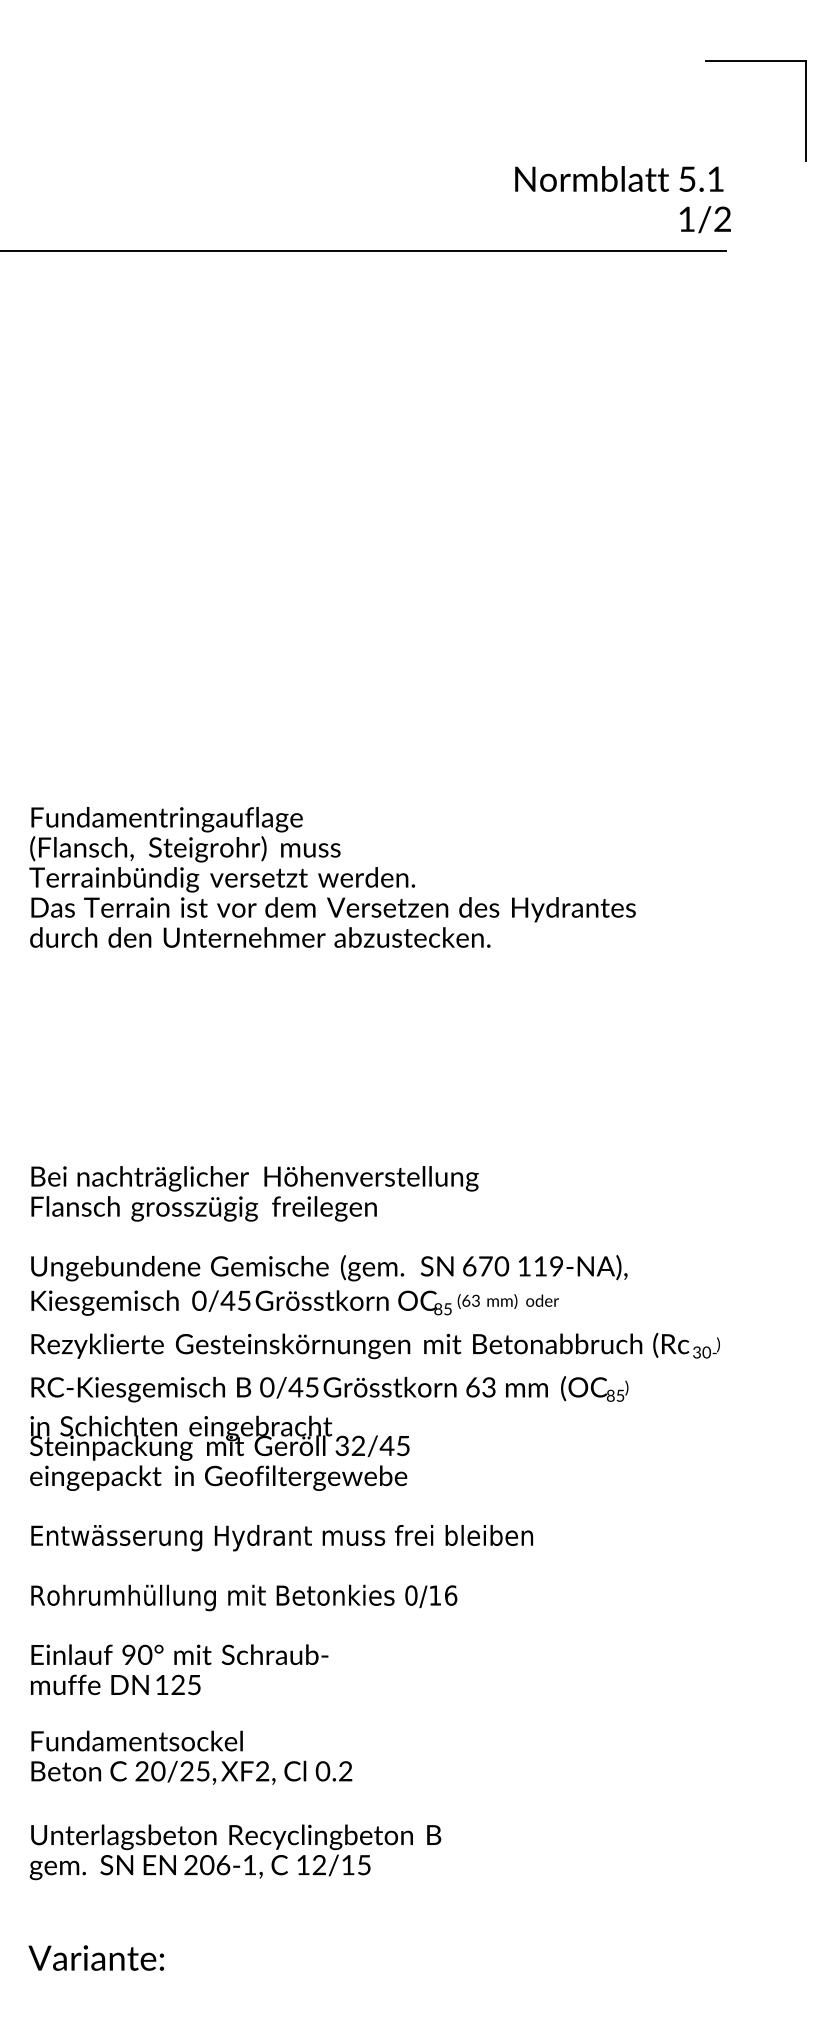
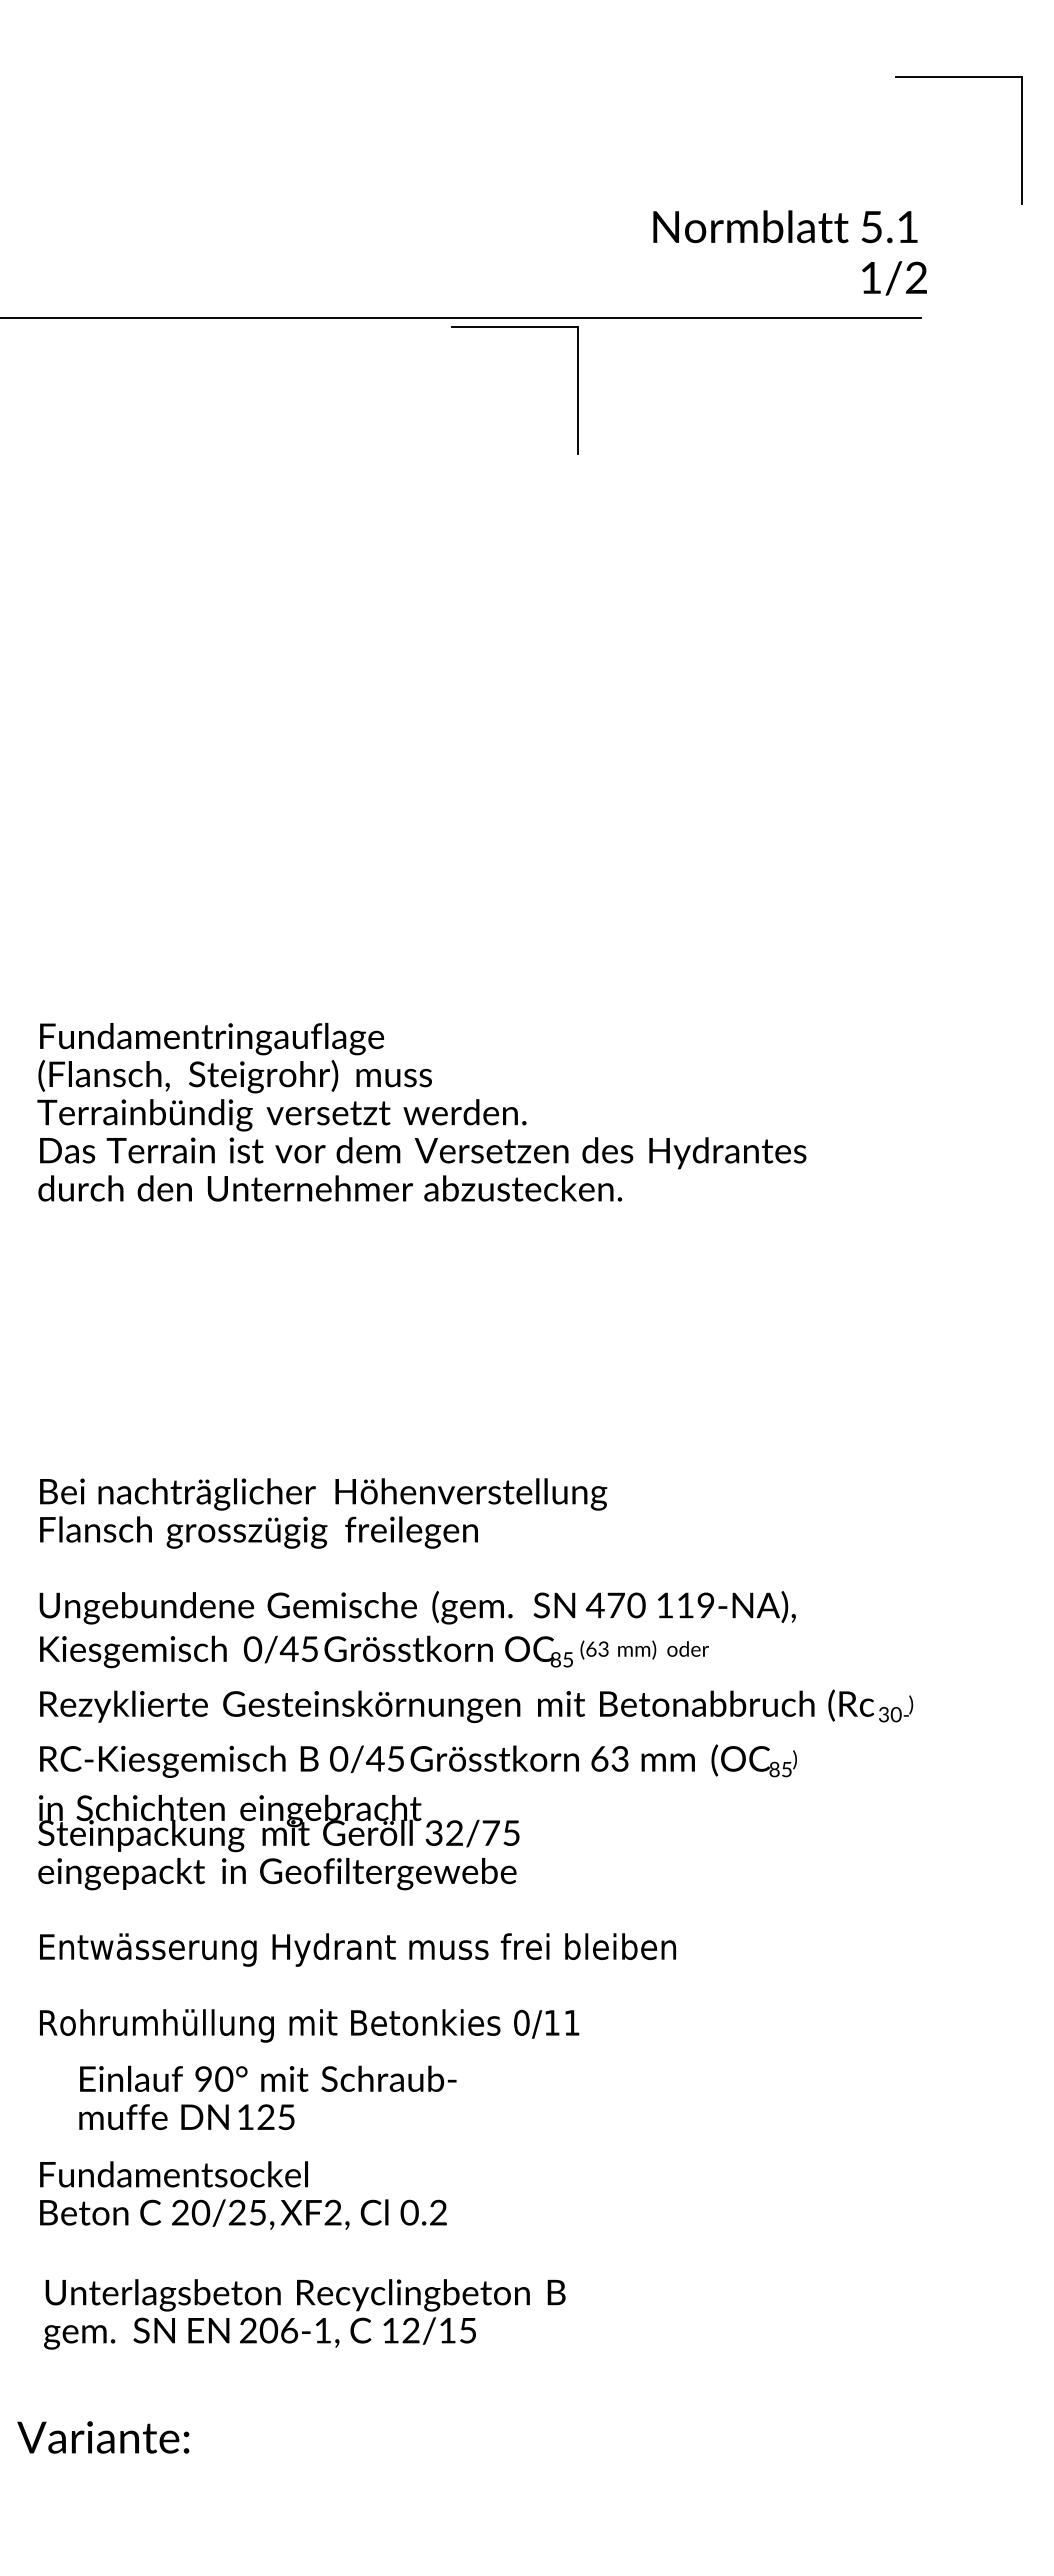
part: (405, 258) -> (514, 327), added
text: (468, 1266) -> (594, 1605), 670 -> 470
text: (386, 1445) -> (490, 1832), 32/45 -> 32/75
text: (450, 1595) -> (571, 2022), 0/16 -> 0/11
text: (179, 1669) -> (267, 2097), moved
text: (191, 1757) -> (243, 2195), moved
text: (235, 1852) -> (304, 2314), moved
text: (96, 1958) -> (103, 2437), moved

